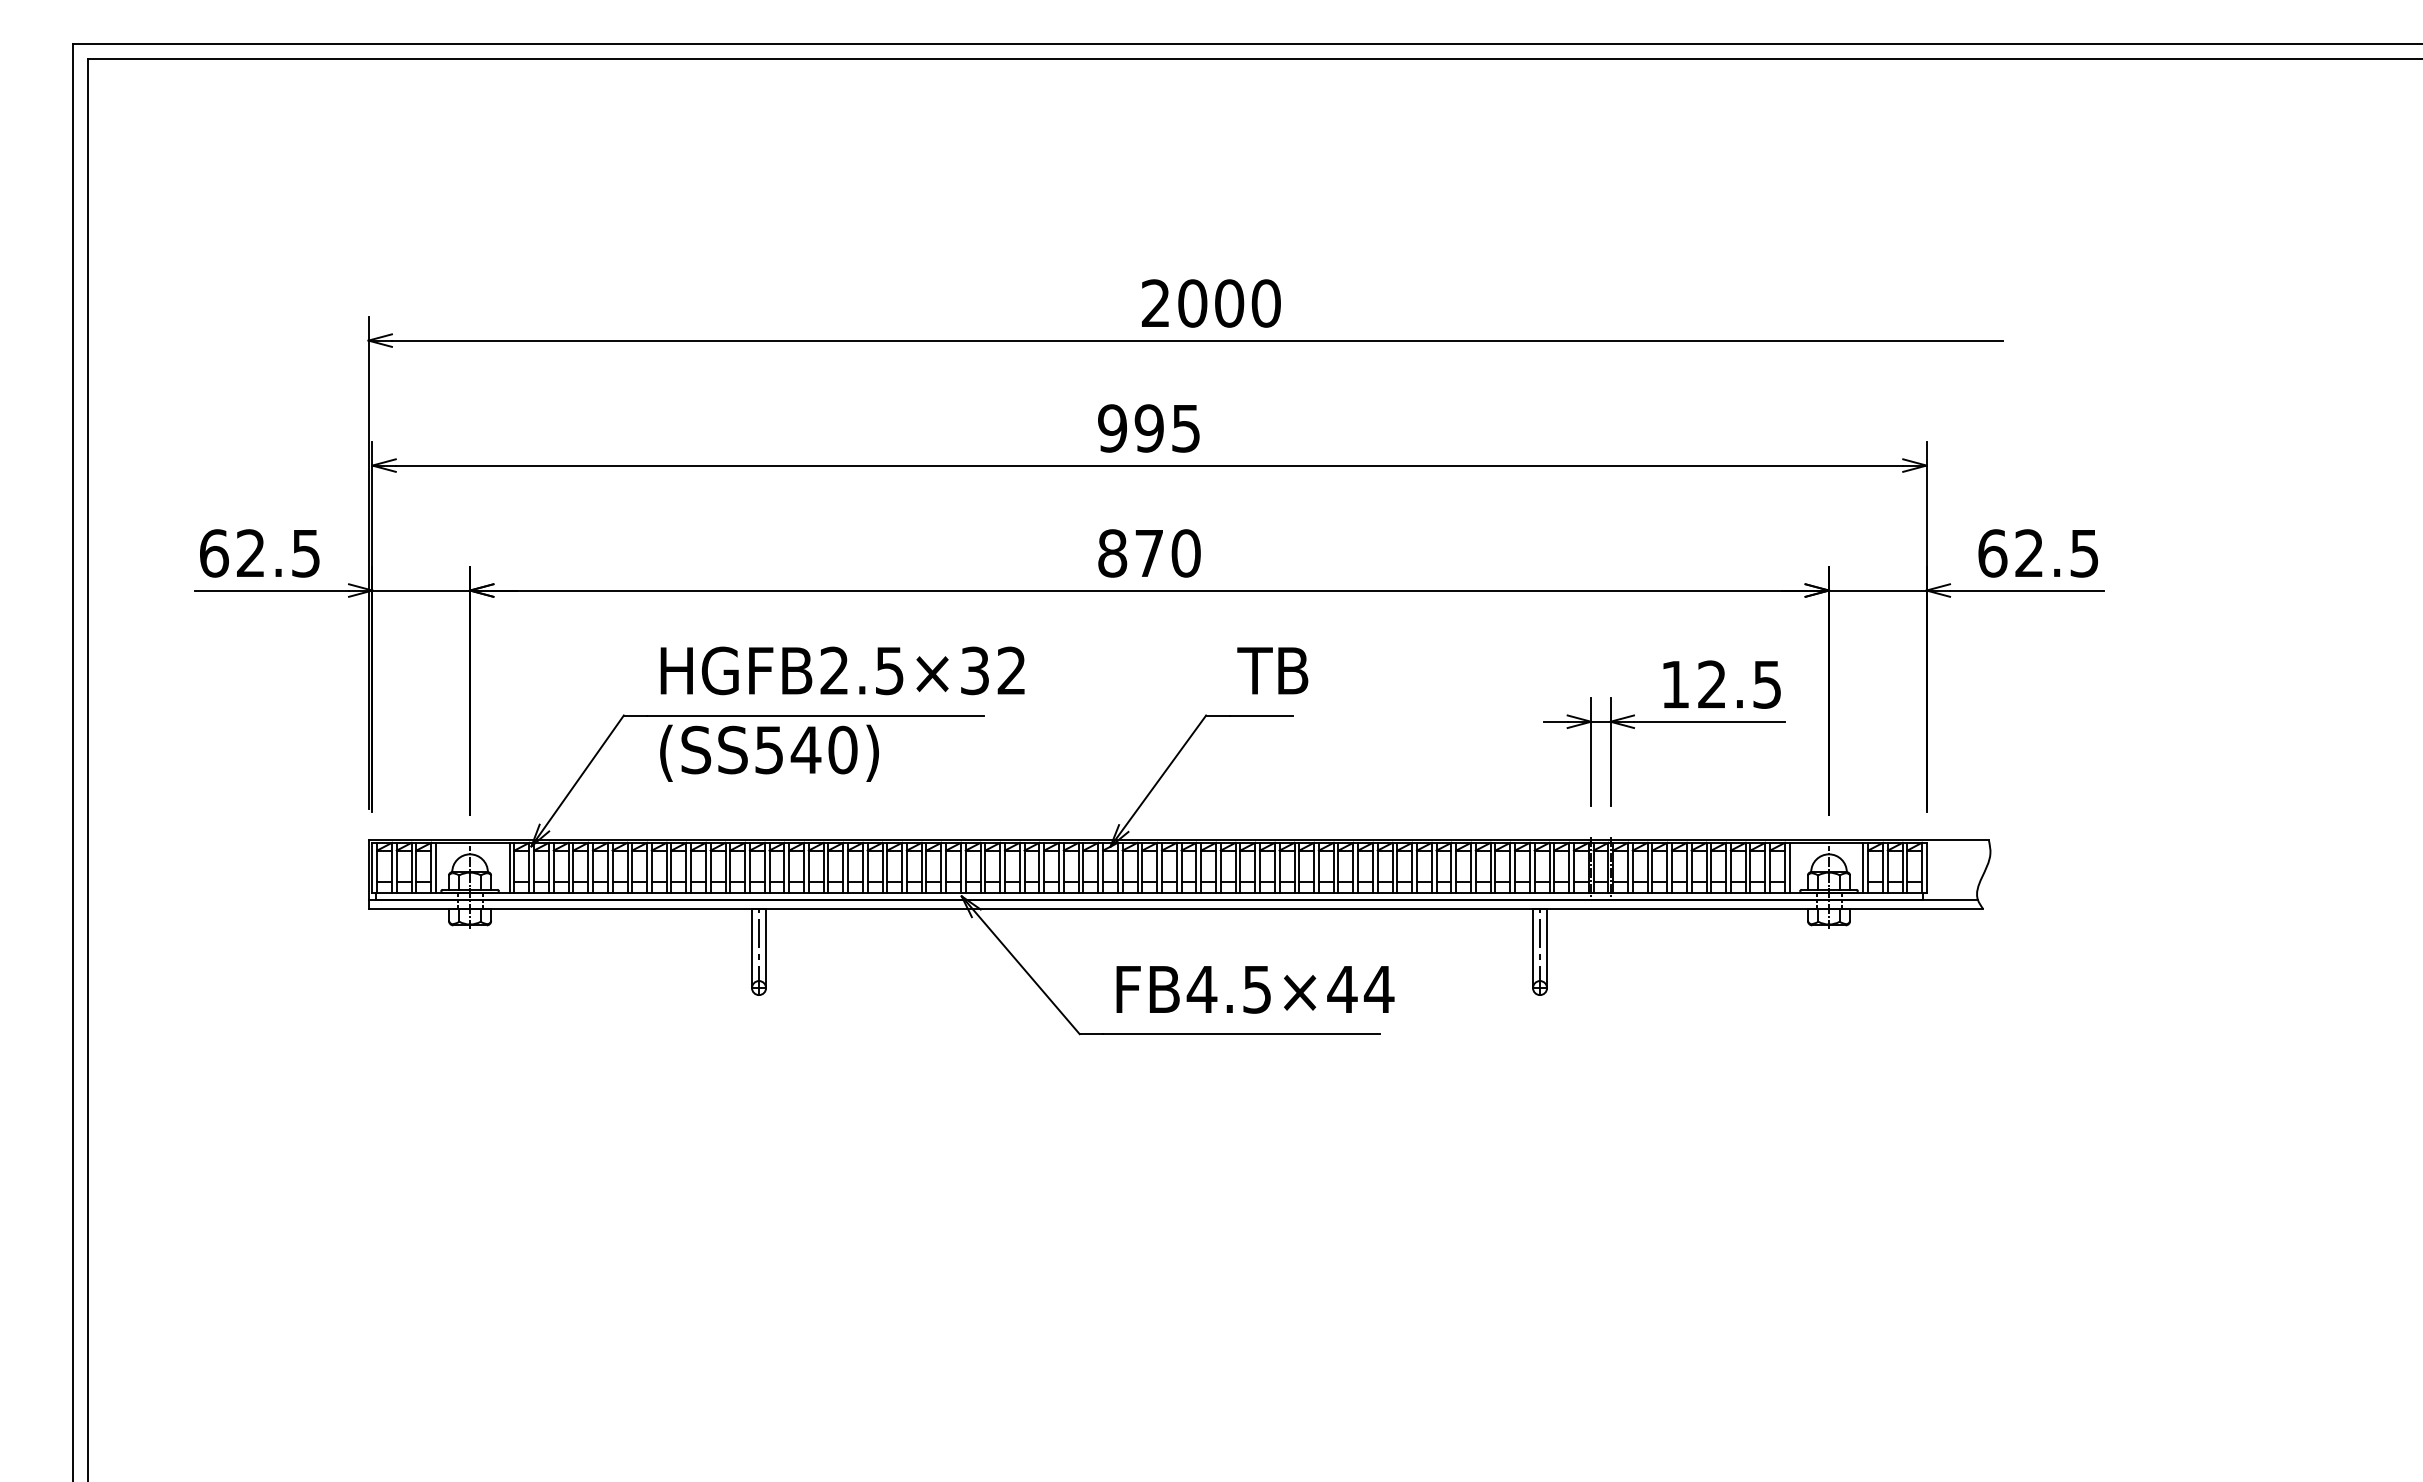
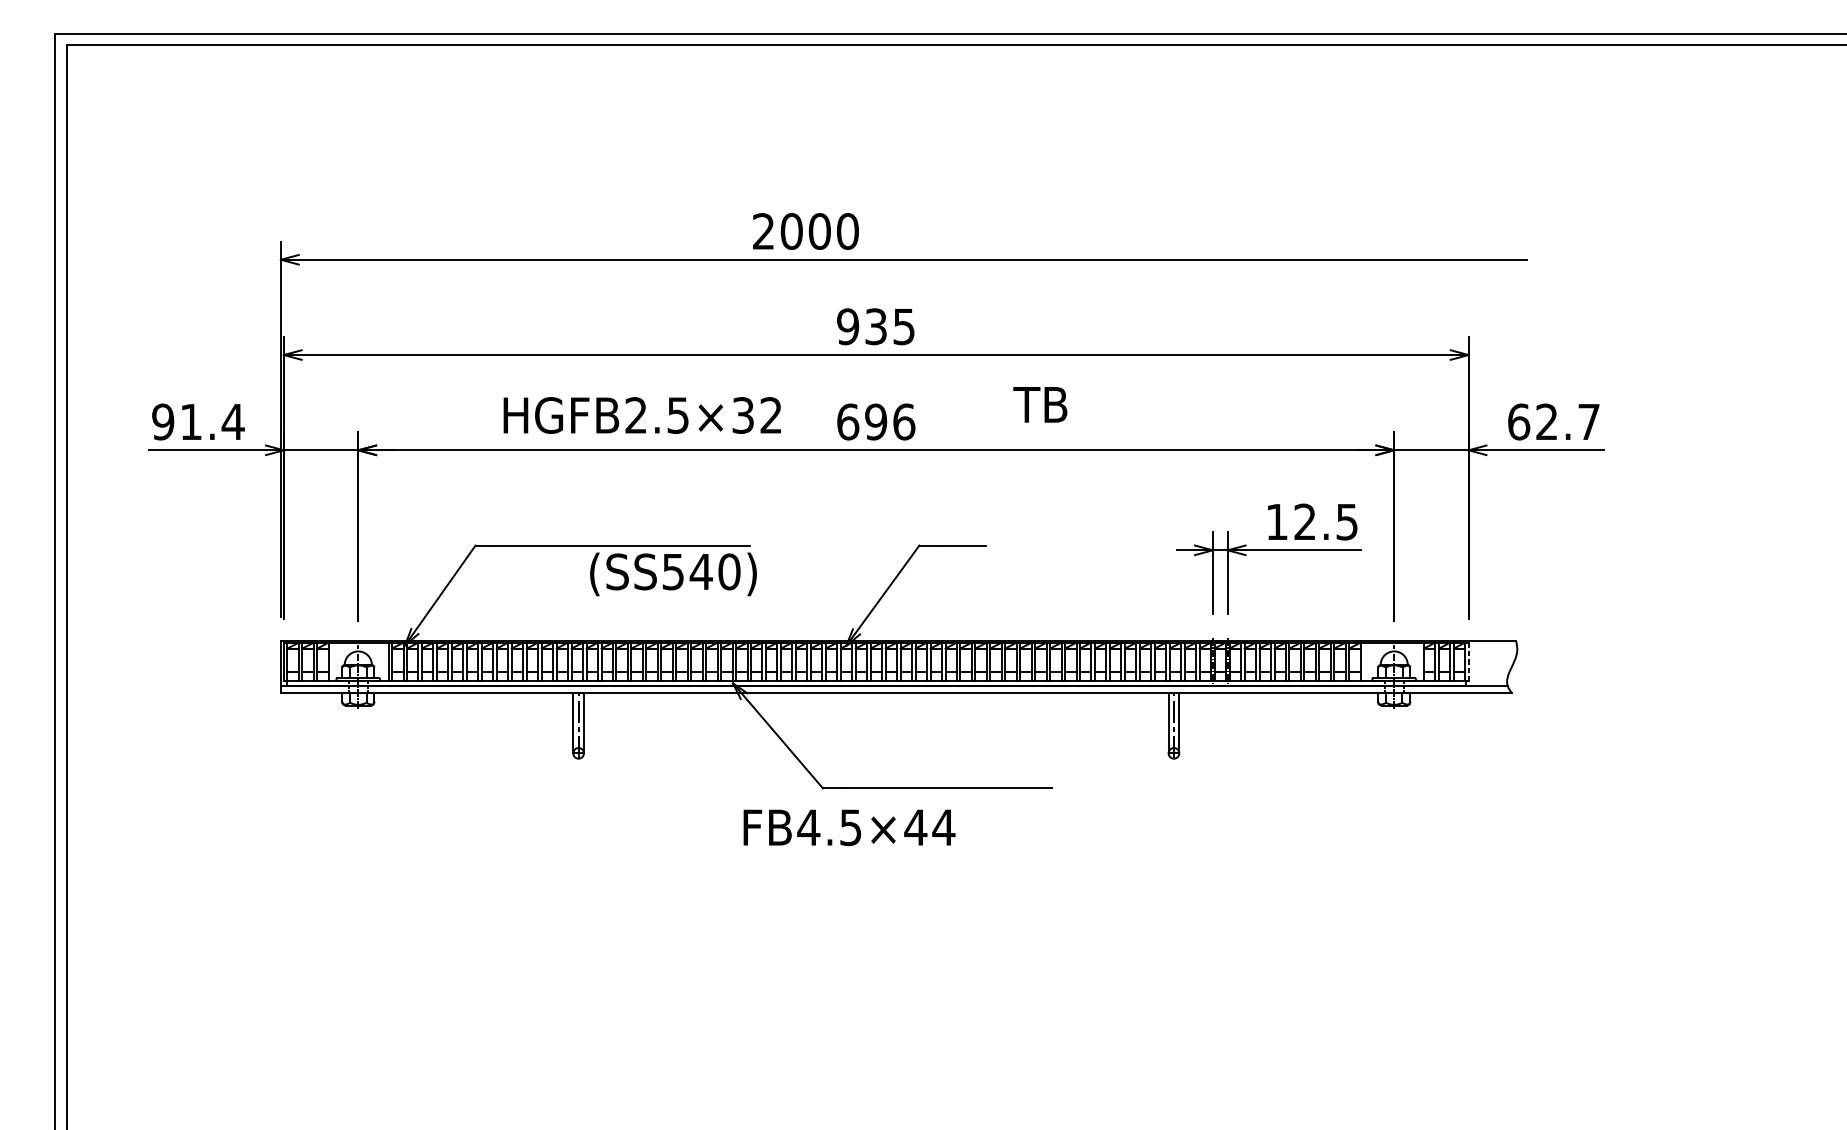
text: (1211, 303) -> (806, 231), moved
text: (1148, 428) -> (875, 326), 995 -> 935
text: (260, 553) -> (198, 422), 62.5 -> 91.4
text: (1149, 553) -> (876, 422), 870 -> 696
text: (2084, 553) -> (1588, 422), 62.5 -> 62.7
text: (842, 670) -> (642, 415), moved
text: (1272, 670) -> (1040, 404), moved
text: (769, 752) -> (673, 573), moved
line: (436, 867) -> (332, 661), removed
line: (1789, 867) -> (1364, 661), removed
line: (1863, 867) -> (1420, 661), removed
line: (1926, 867) -> (1468, 661), solid -> dashed
text: (1255, 989) -> (849, 827), moved

